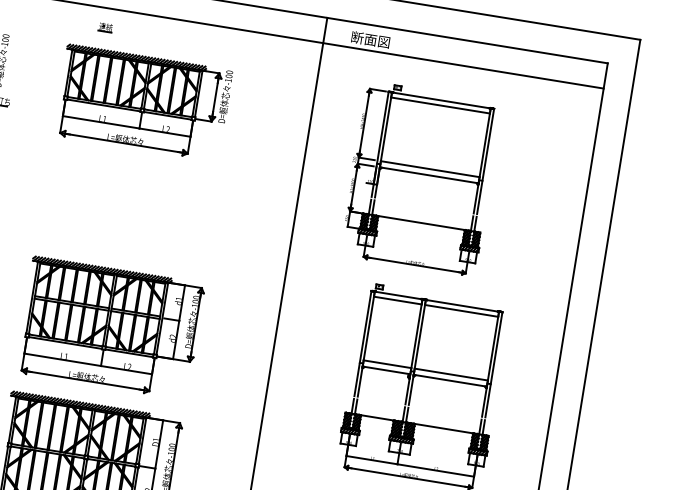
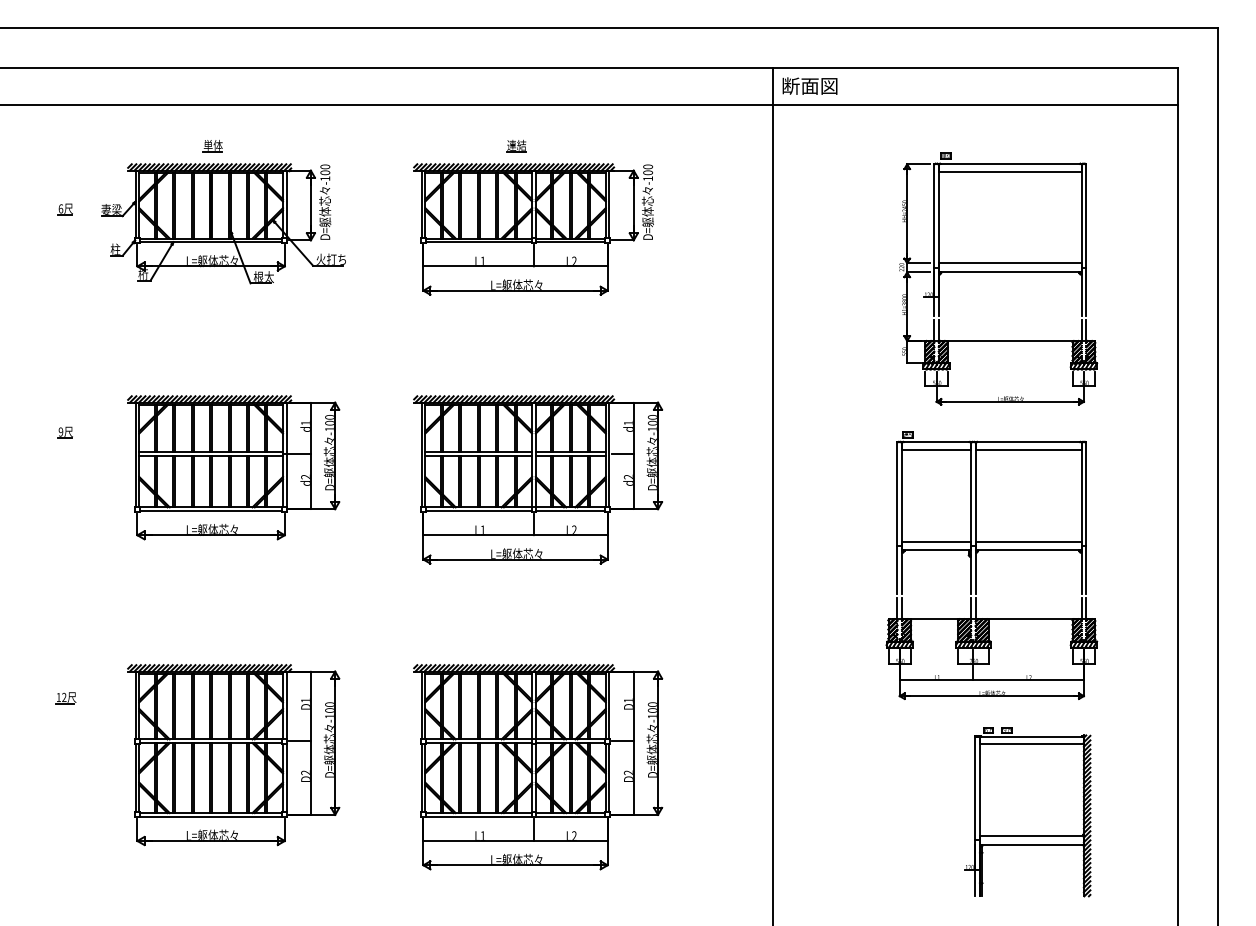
part: (105, 27) -> (516, 145), moved
text: (370, 39) -> (809, 85), moved
part: (420, 178) -> (998, 278), moved
part: (110, 327) -> (538, 479), moved

